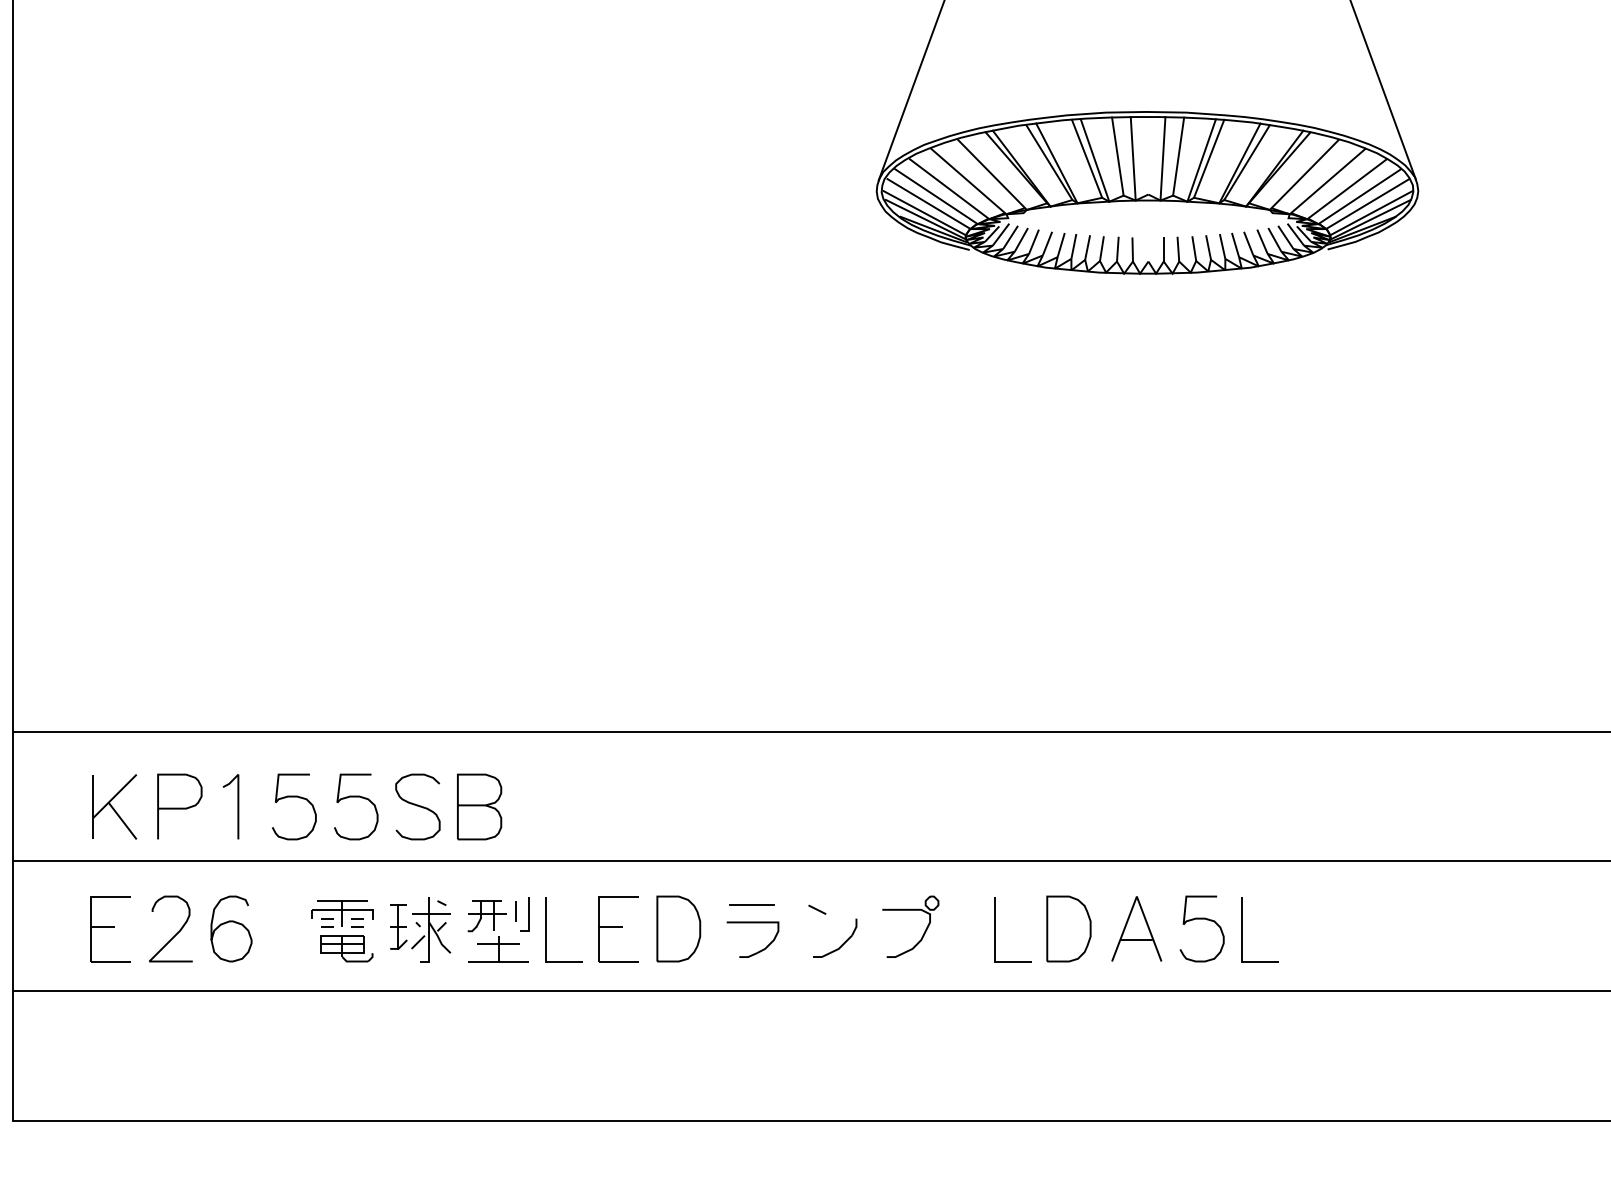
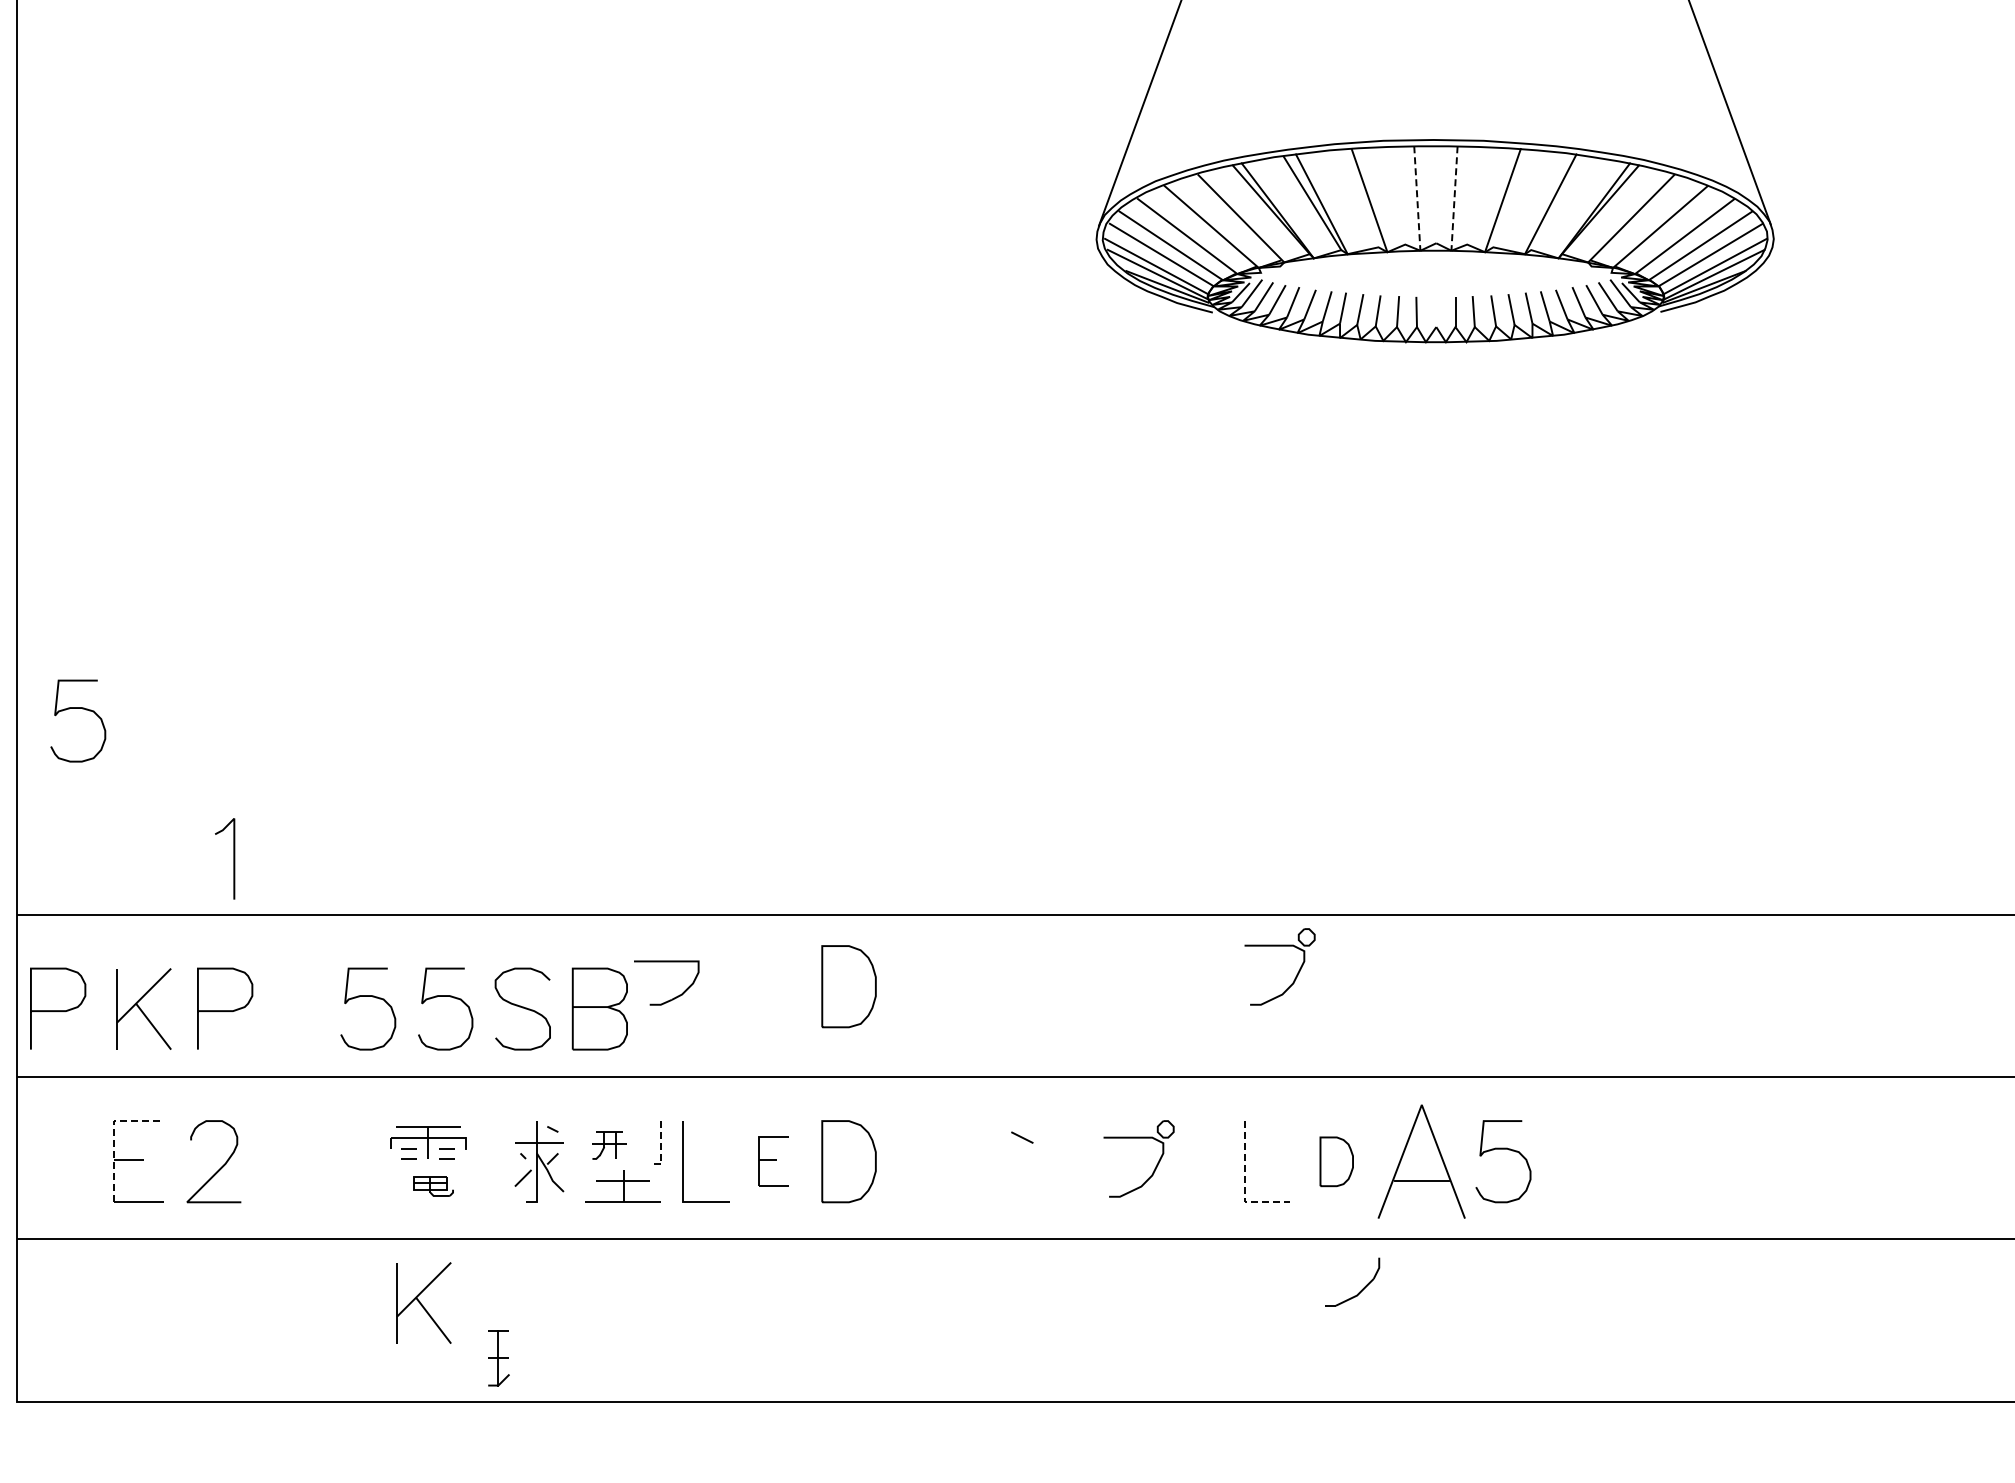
line: (1117, 156) -> (1397, 195), removed
line: (1178, 156) -> (1473, 195), removed
line: (1086, 158) -> (1359, 198), removed
line: (1209, 158) -> (1512, 198), removed
line: (1133, 159) -> (1417, 199), solid -> dashed
line: (1162, 159) -> (1454, 199), solid -> dashed
line: (1246, 162) -> (1559, 203), removed
curve: (65, 567) -> (82, 709), added
part: (1036, 779) -> (1296, 974), added
part: (678, 788) -> (848, 986), added
line: (237, 806) -> (233, 858), moved
curve: (46, 808) -> (58, 1010), added
line: (751, 905) -> (940, 1132), removed
line: (90, 908) -> (113, 1135), solid -> dashed
line: (515, 911) -> (644, 1139), removed
part: (487, 916) -> (609, 1145), size x0.7
line: (528, 919) -> (661, 1149), solid -> dashed
curve: (229, 922) -> (287, 1153), removed
part: (398, 927) -> (498, 1358), moved
part: (618, 928) -> (773, 1161), size x0.6
part: (1068, 928) -> (1336, 1161), size x0.6
part: (1136, 928) -> (1421, 1161), size x1.4
line: (1242, 928) -> (1553, 1161), removed
part: (842, 944) -> (1361, 1289), moved
part: (346, 948) -> (433, 1186), size x0.6
line: (995, 948) -> (1244, 1185), solid -> dashed
part: (759, 950) -> (675, 996), moved
part: (338, 1041) -> (423, 1302), added

